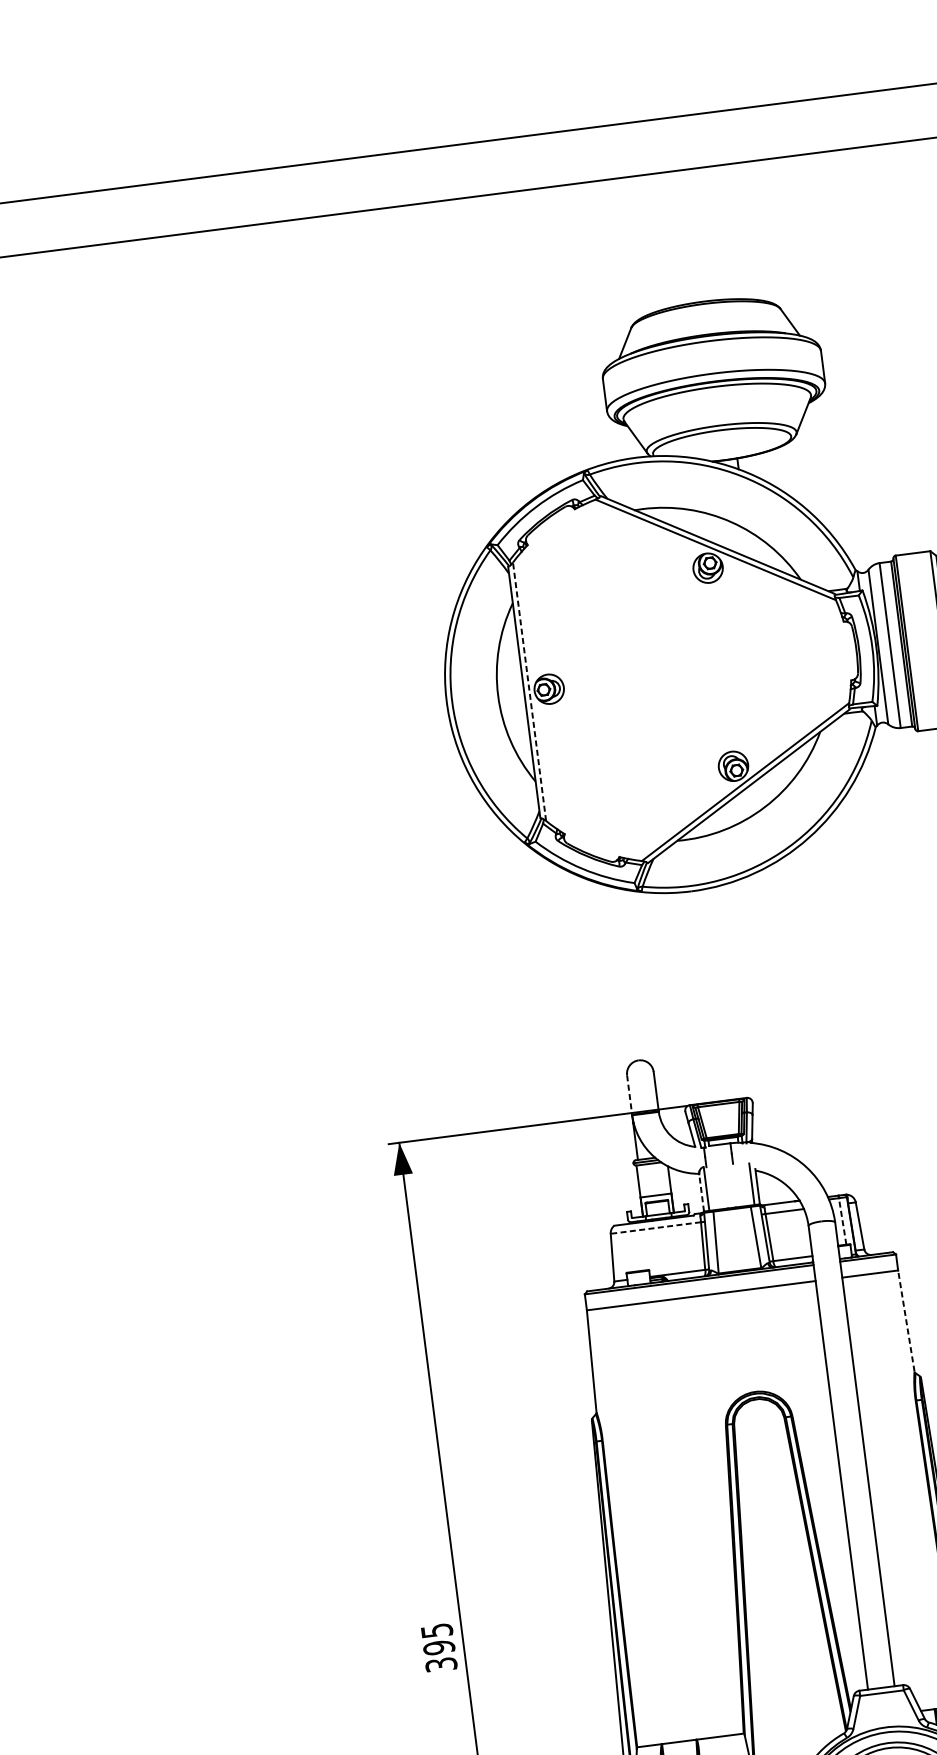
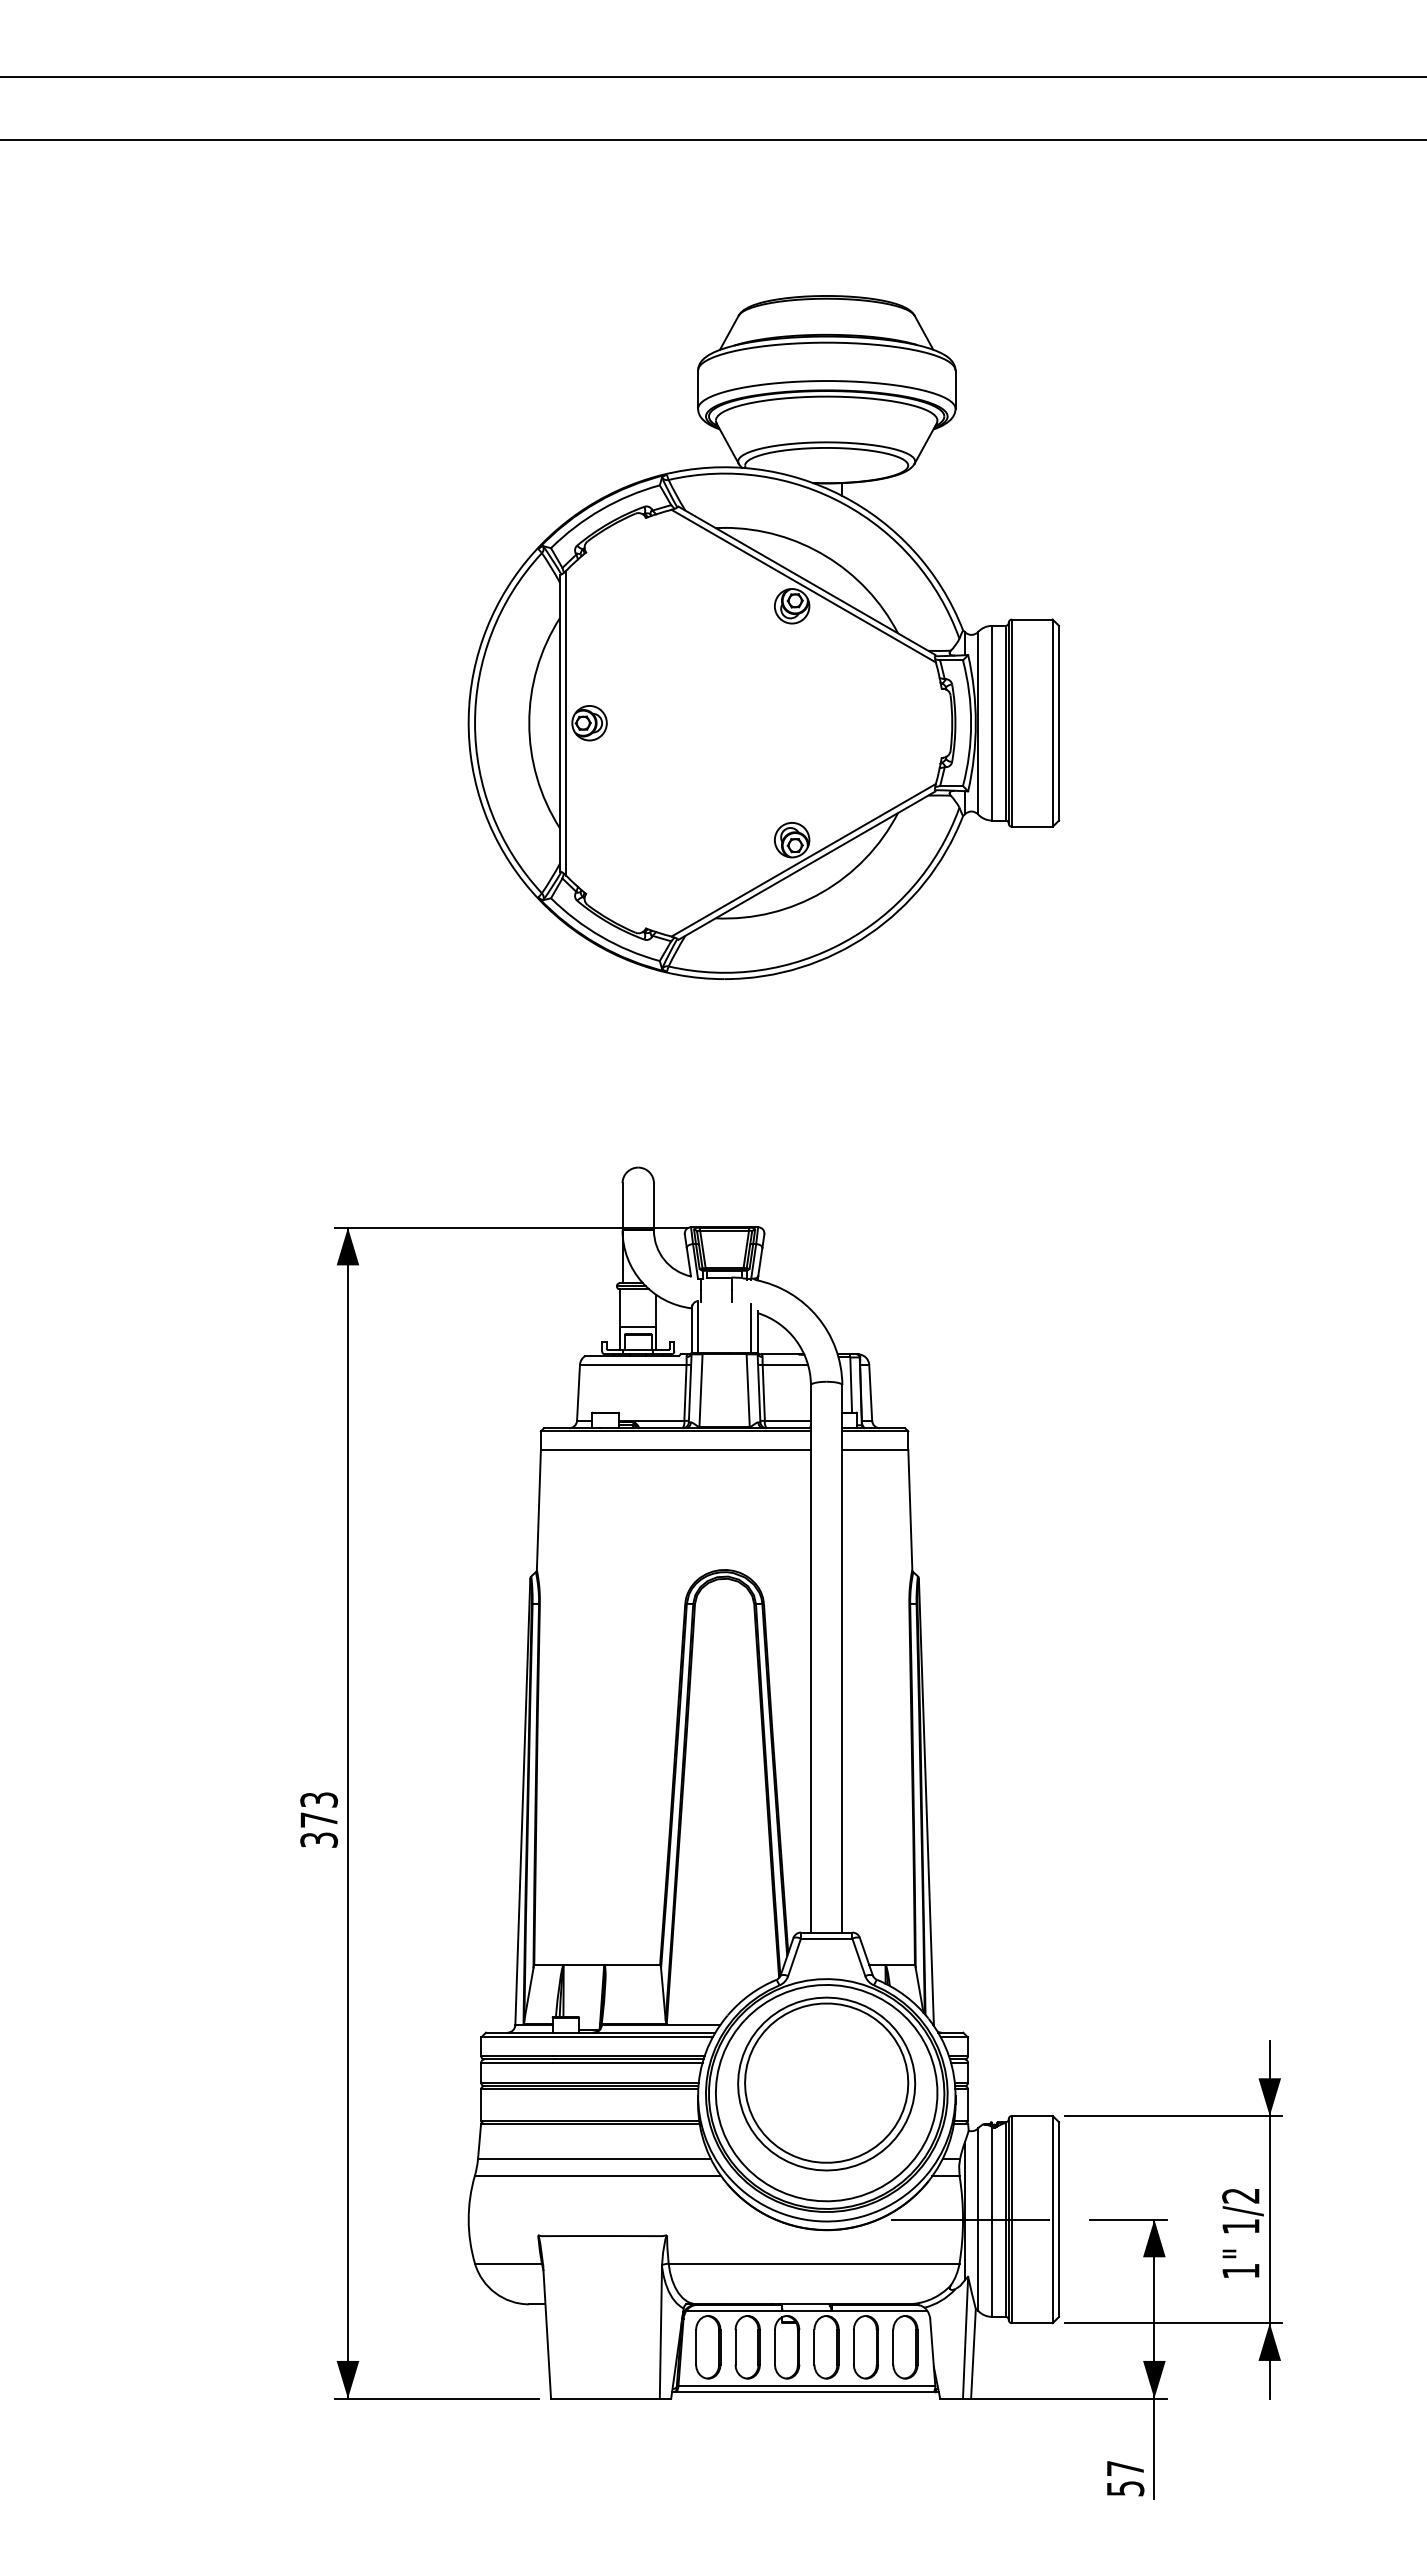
line: (529, 691) -> (566, 723), dashed -> solid
line: (629, 1095) -> (622, 1206), dashed -> solid
line: (701, 1192) -> (691, 1330), dashed -> solid
line: (842, 1221) -> (851, 1385), dashed -> solid
line: (655, 1227) -> (632, 1364), dashed -> solid
line: (906, 1321) -> (910, 1510), dashed -> solid
text: (438, 1639) -> (319, 1810), 395 -> 373

